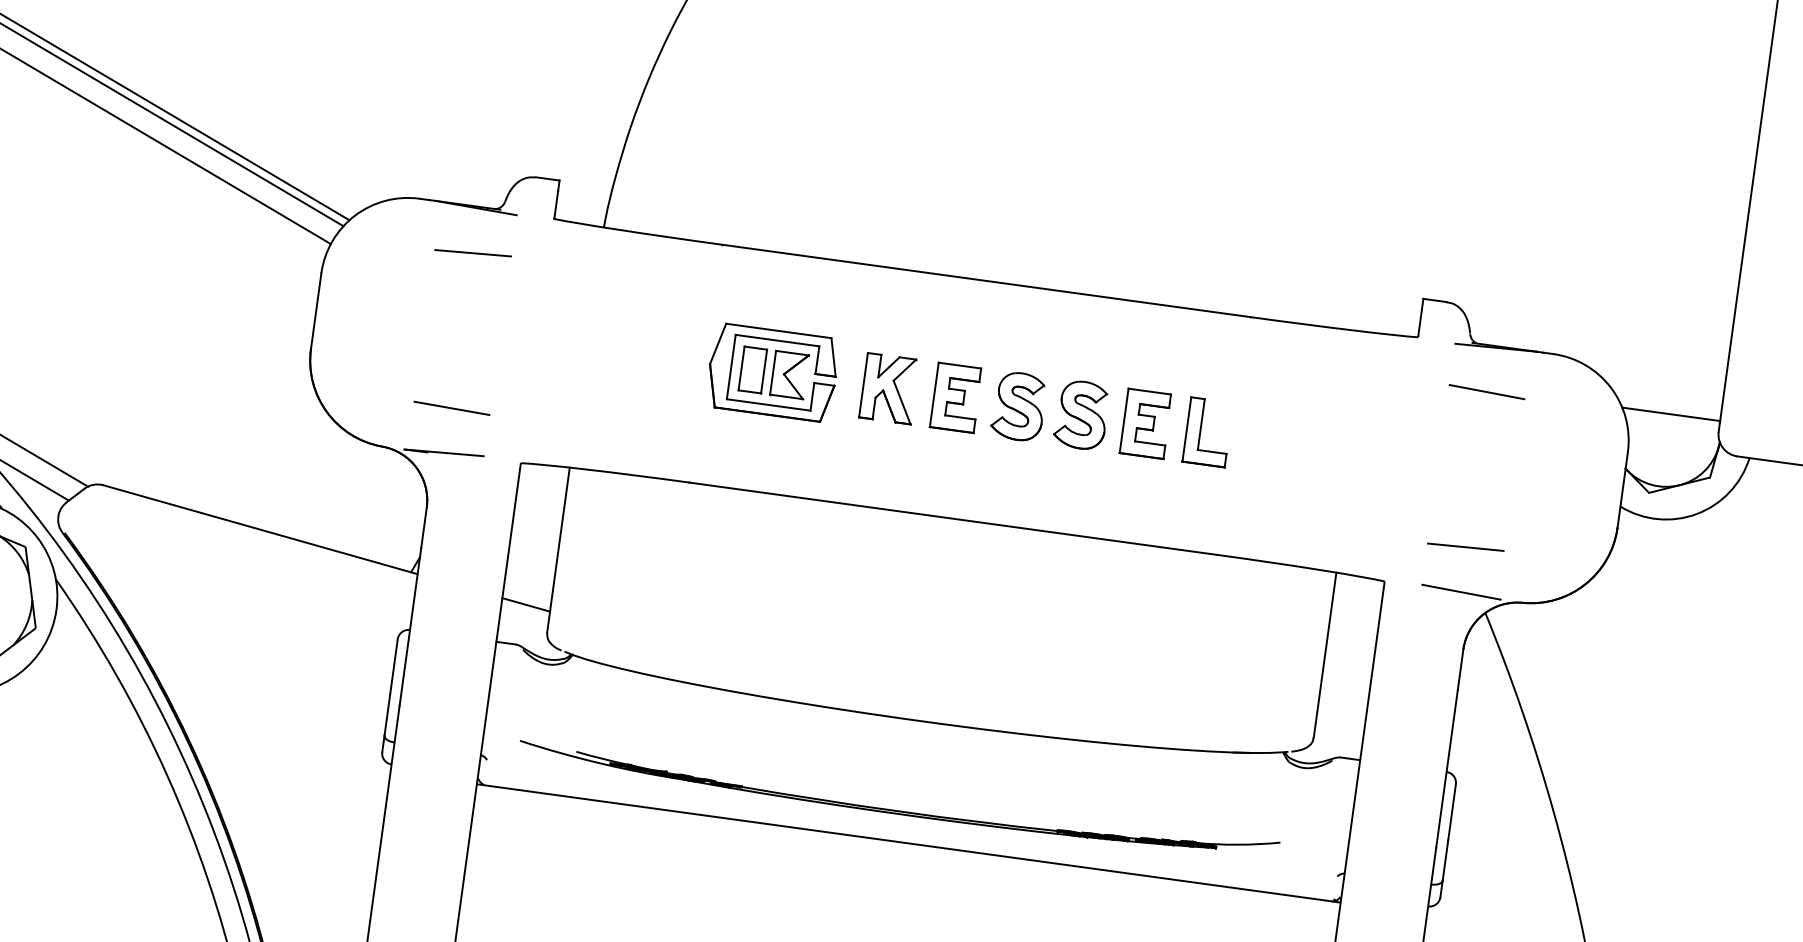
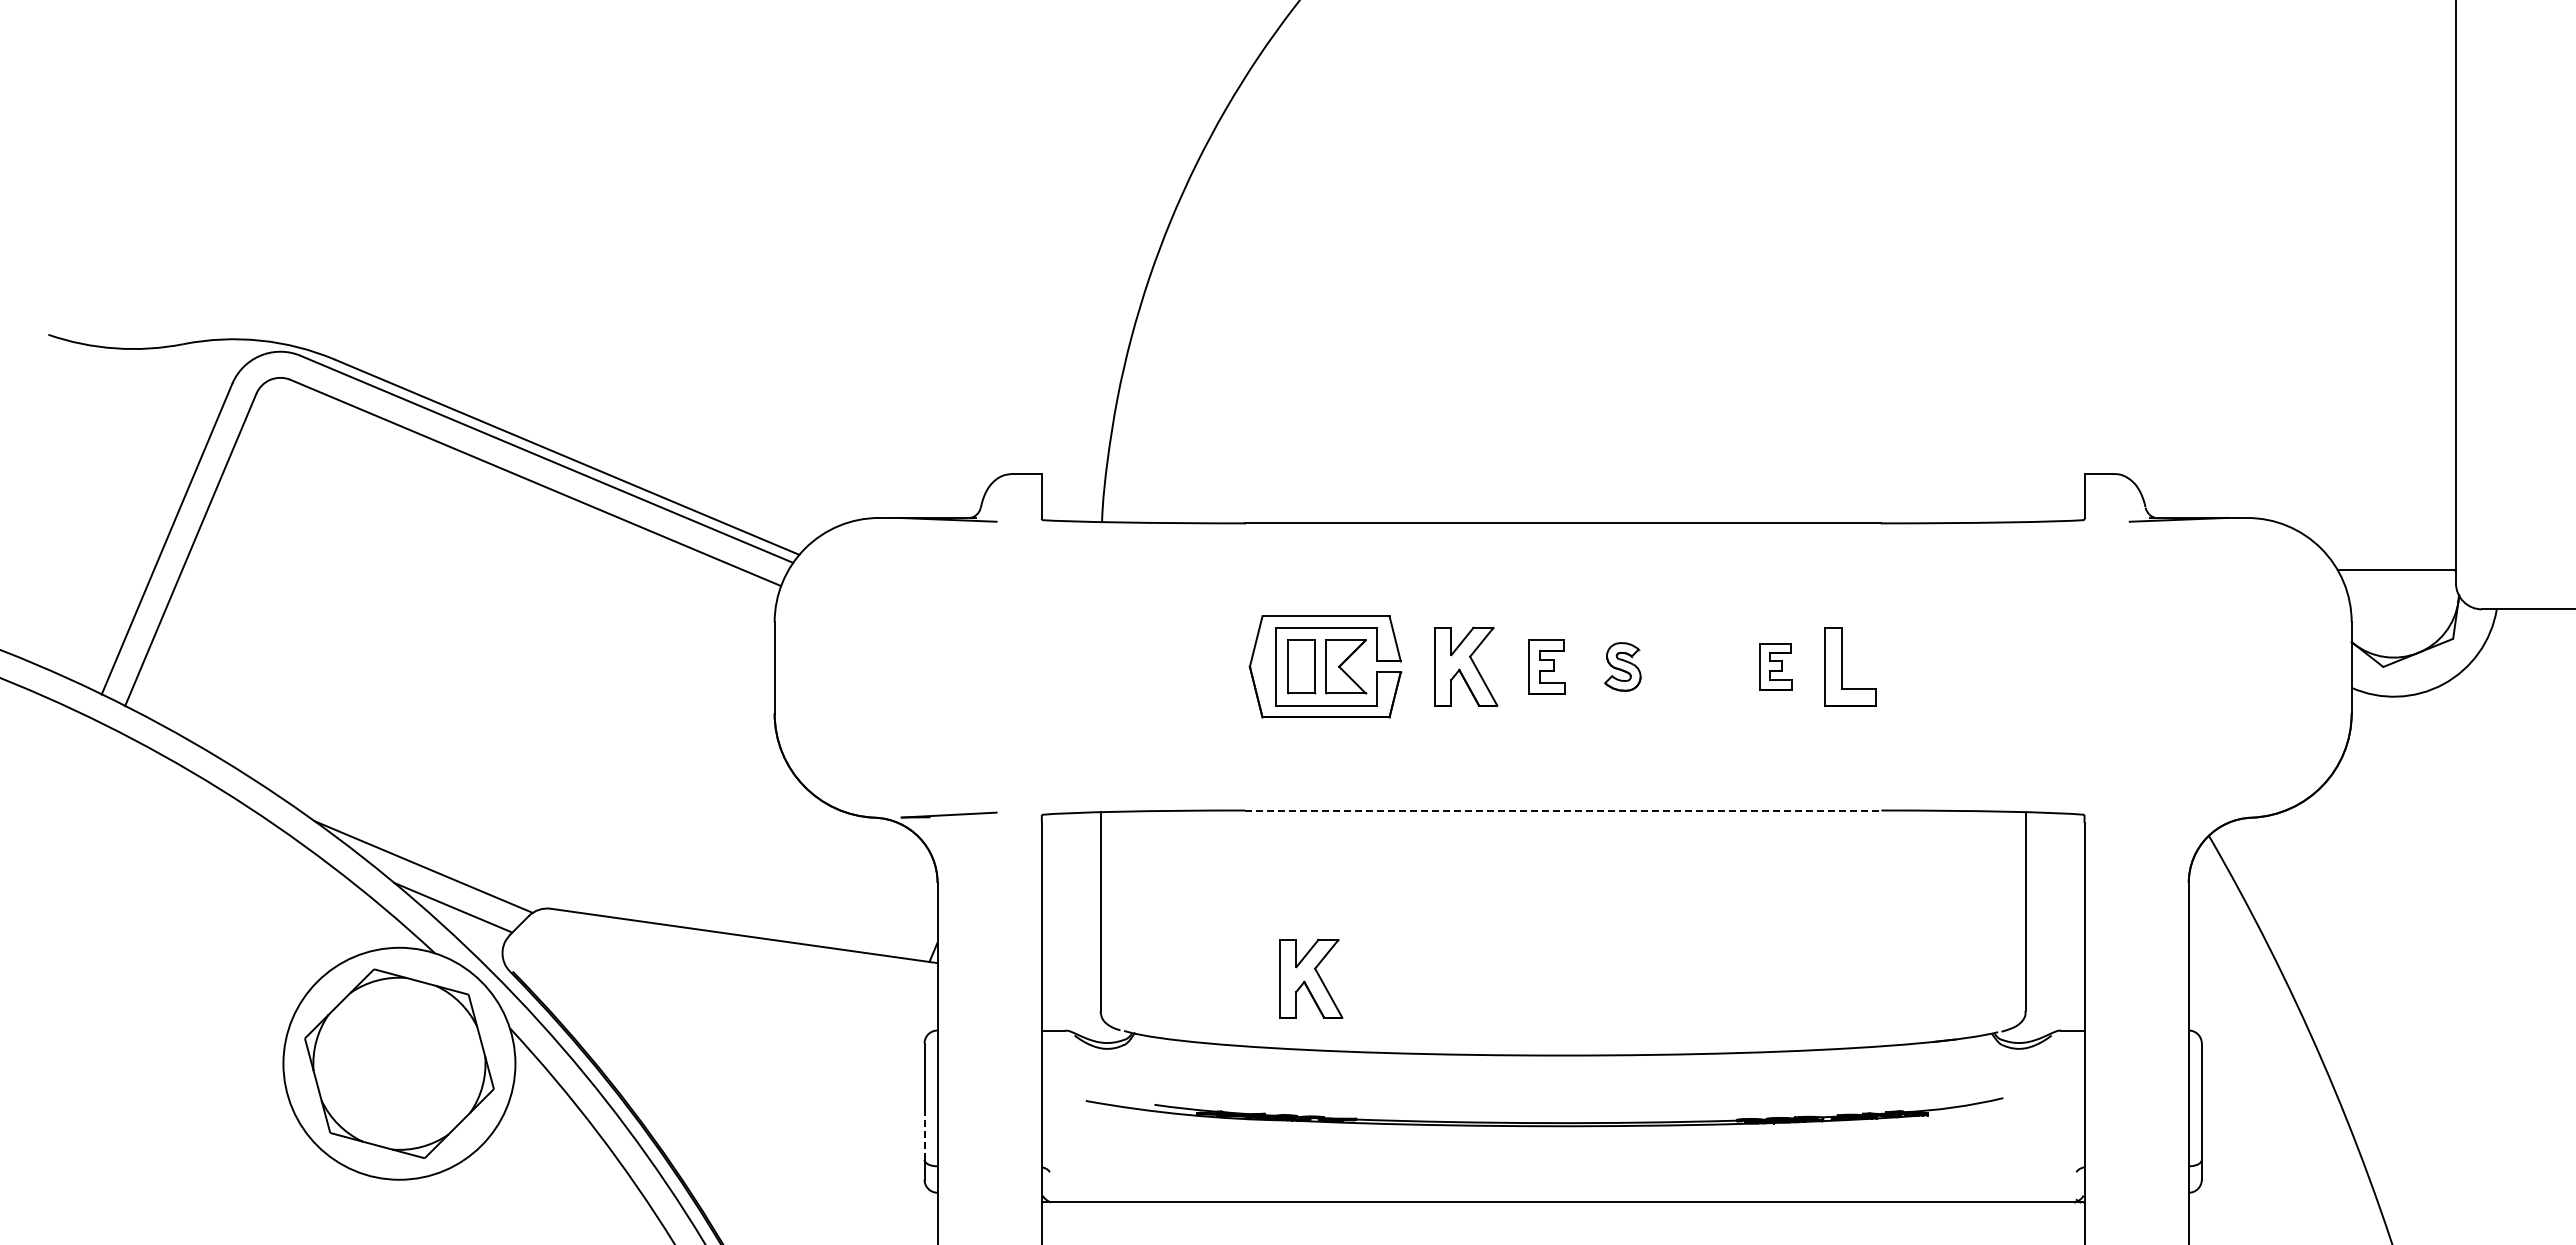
line: (472, 252) -> (950, 573), removed
line: (1486, 391) -> (2174, 573), removed
part: (955, 397) -> (1546, 666), size x0.7
part: (1018, 406) -> (1622, 666), size x0.6
line: (451, 407) -> (950, 760), removed
part: (1081, 414) -> (1698, 666), removed
part: (1146, 423) -> (1776, 666), size x0.6
line: (953, 518) -> (1563, 810), solid -> dashed
line: (1465, 546) -> (2174, 760), removed
line: (1460, 591) -> (2176, 814), removed
line: (525, 604) -> (1070, 981), removed
part: (725, 629) -> (1311, 978), added
line: (387, 714) -> (924, 1134), solid -> dashed
part: (897, 810) -> (1544, 1122), moved

